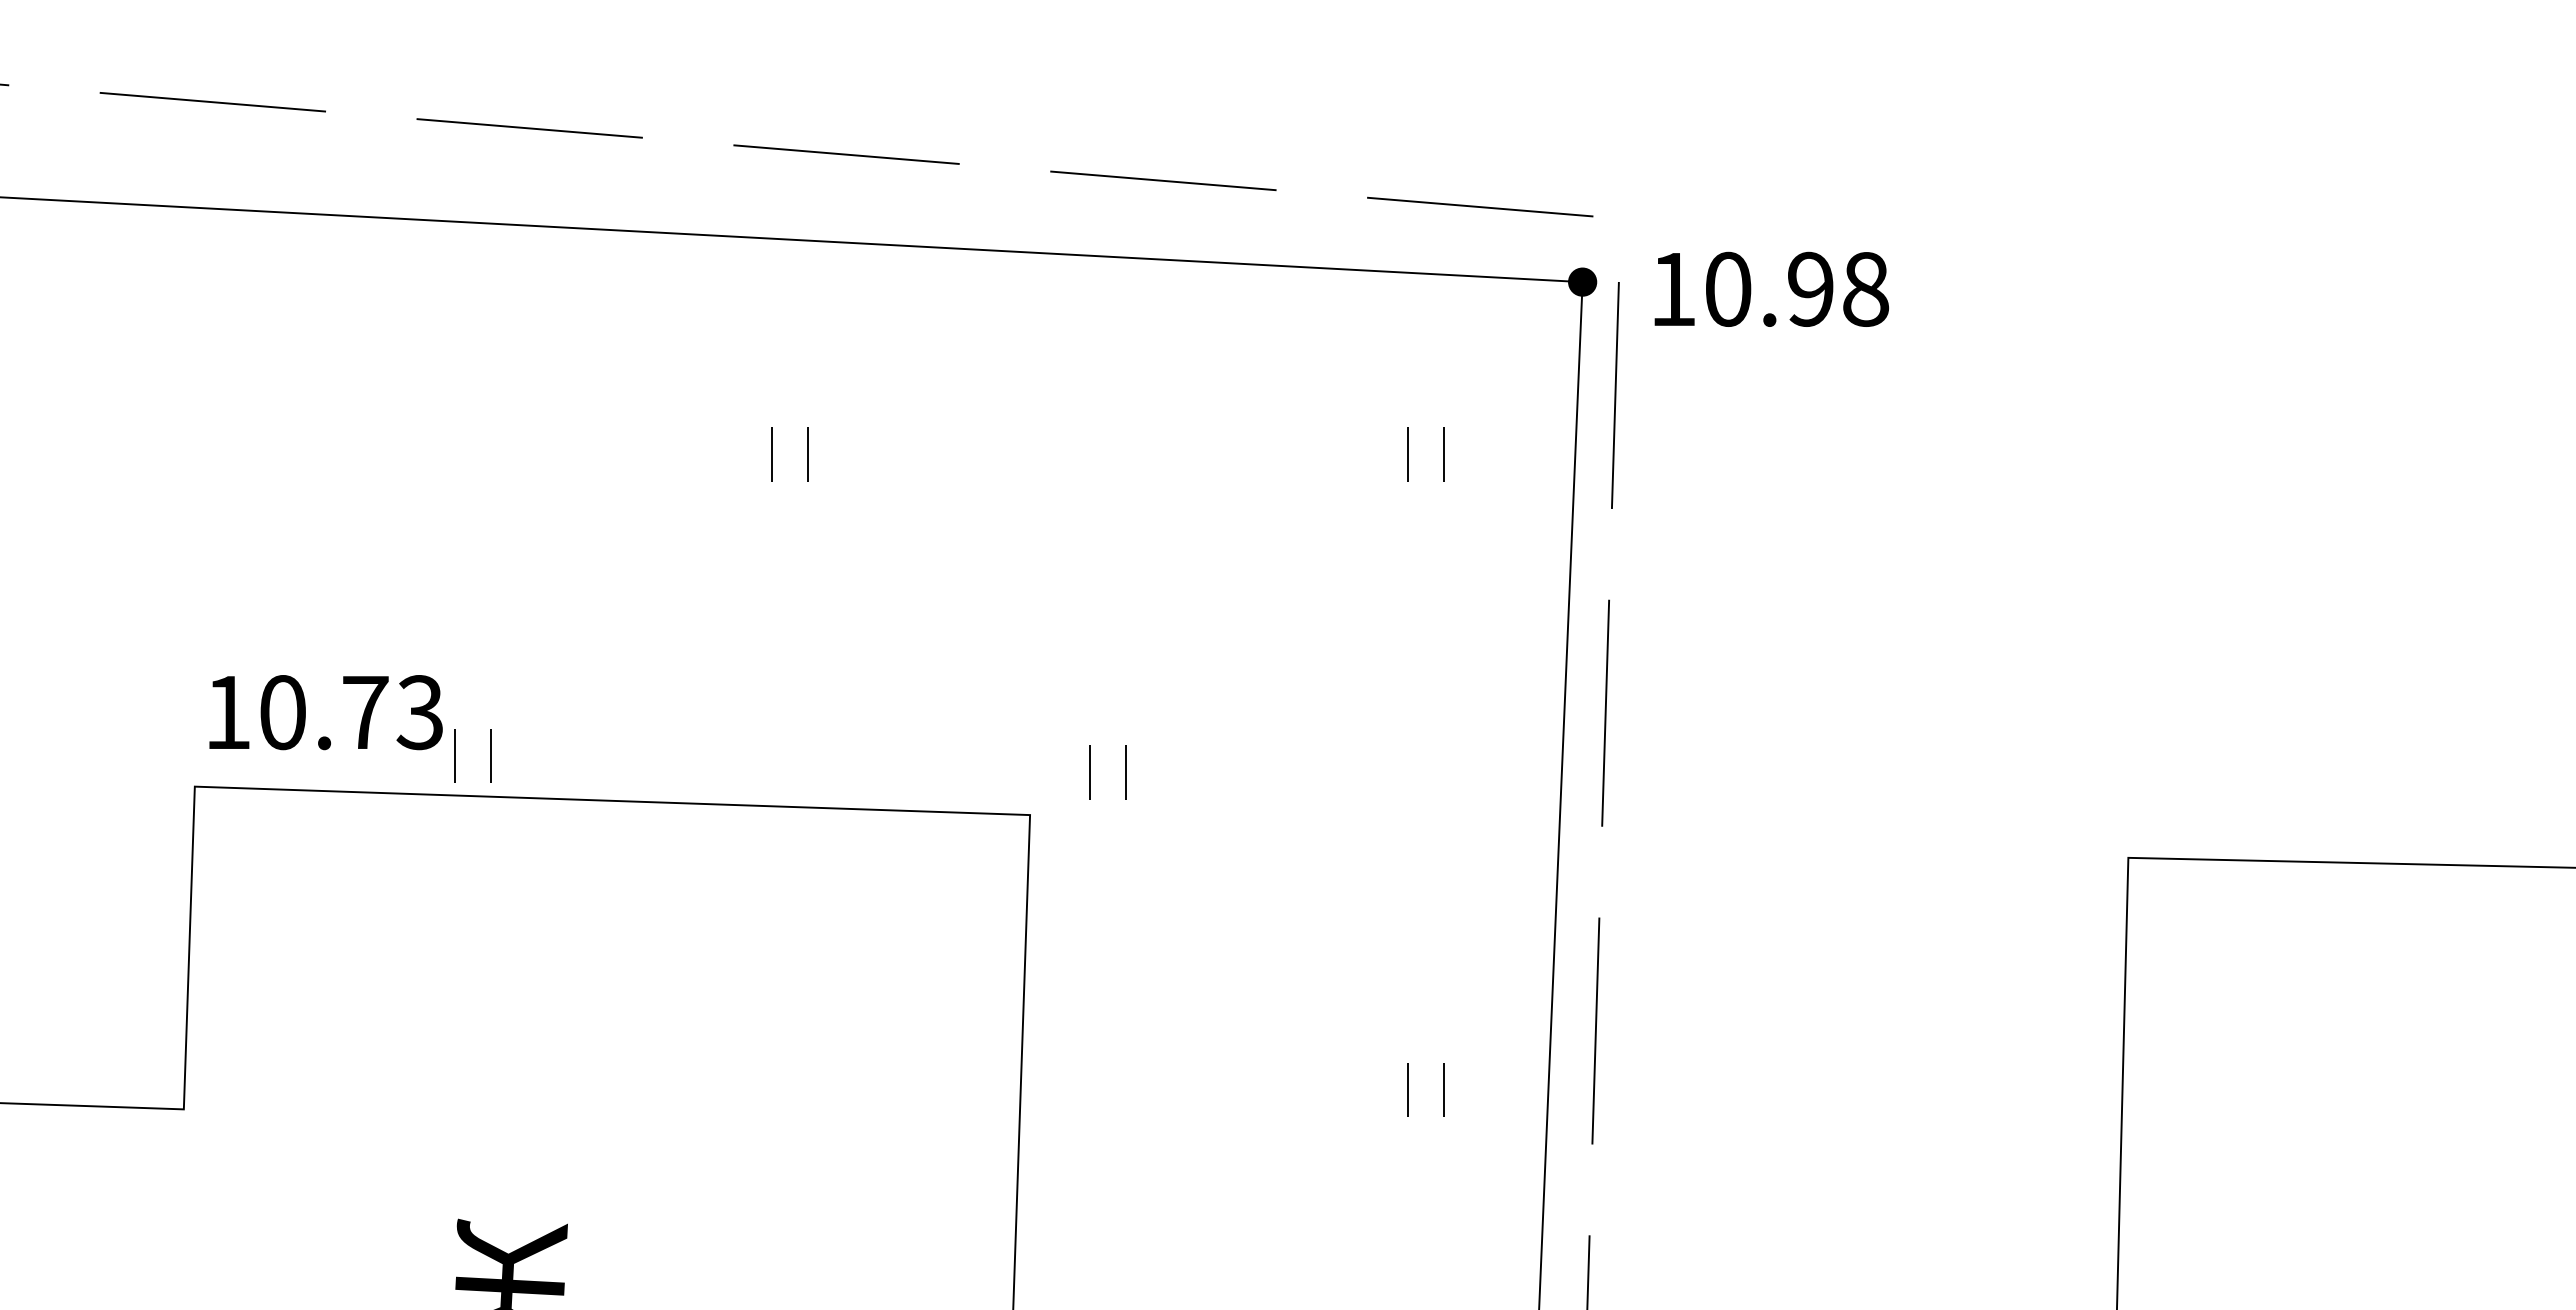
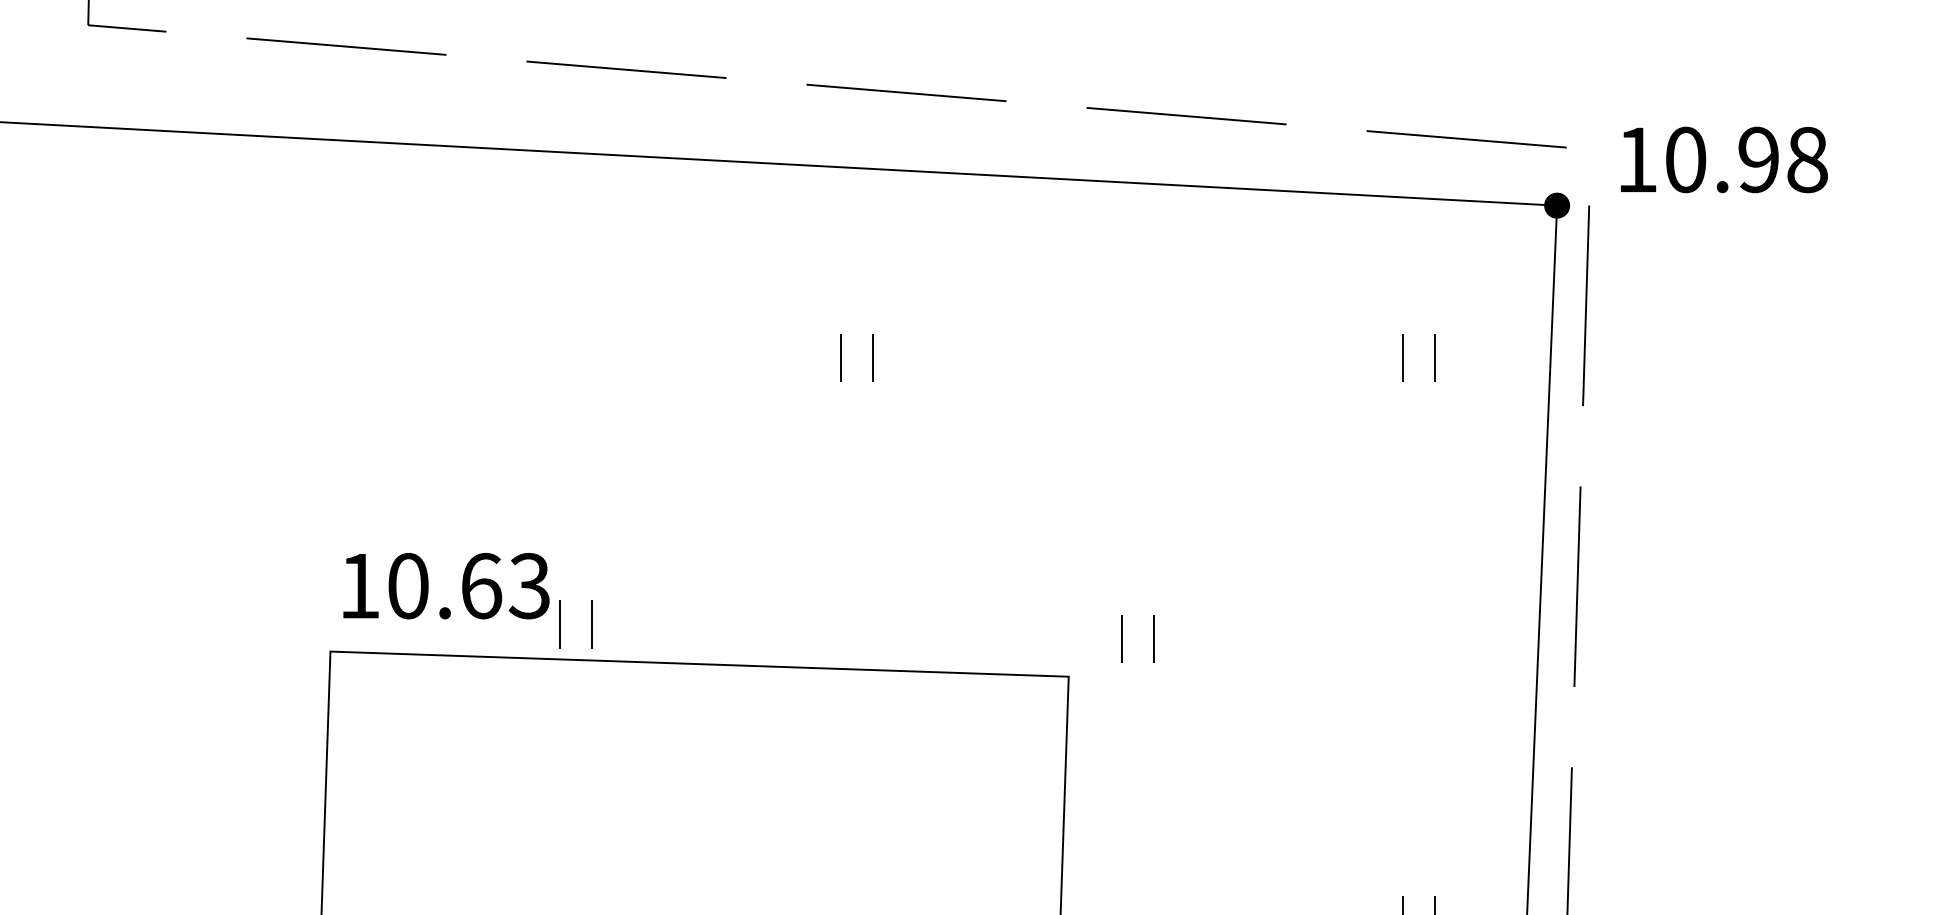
text: (1771, 288) -> (1724, 159), moved
text: (366, 712) -> (482, 586), 10.73 -> 10.63

